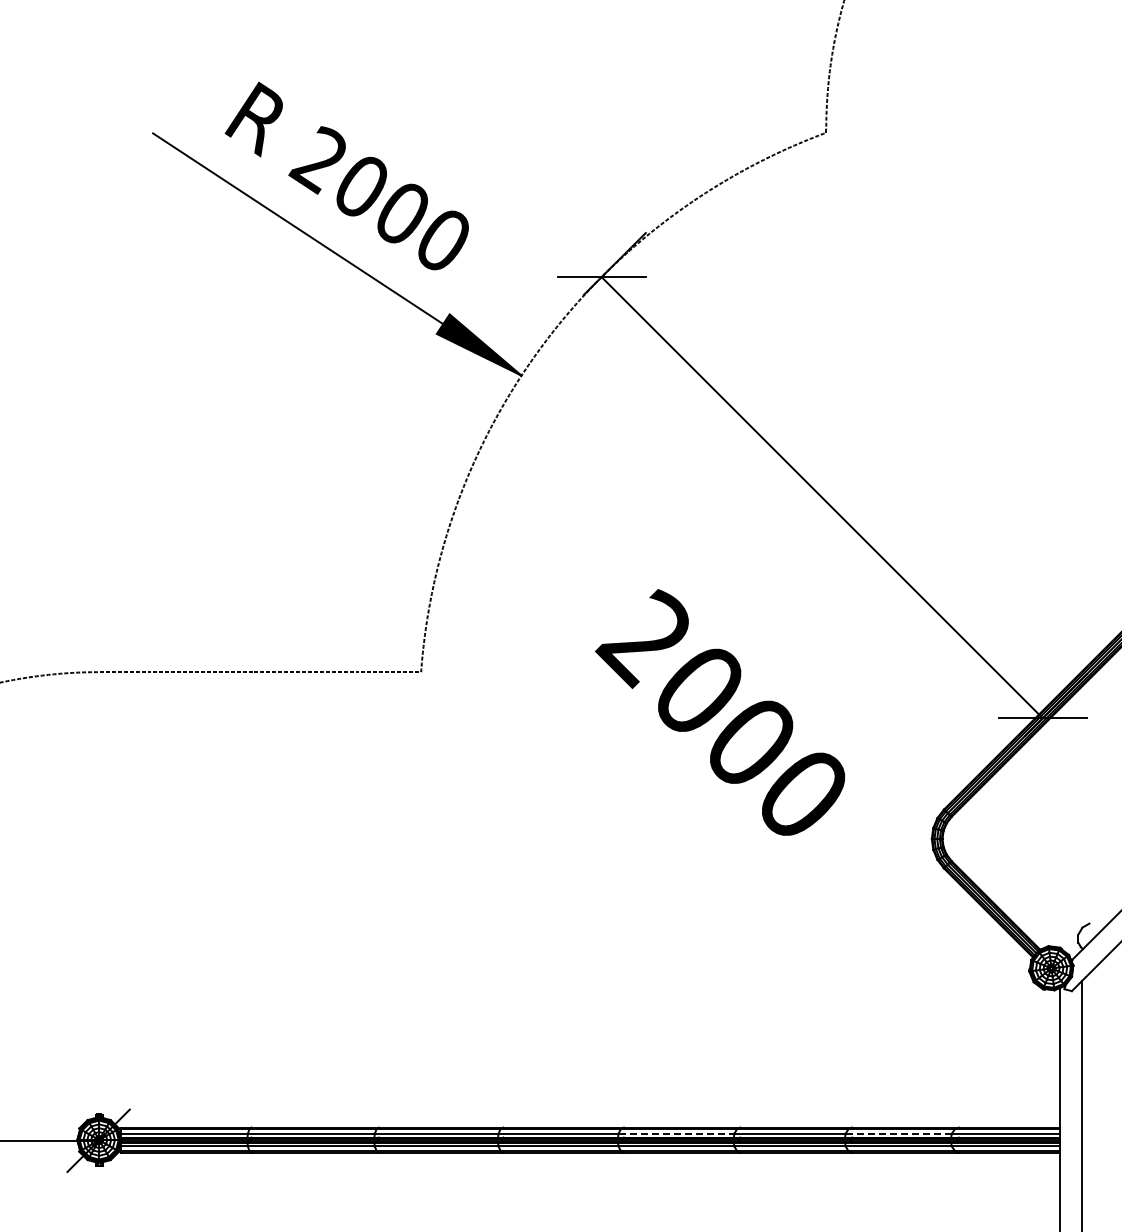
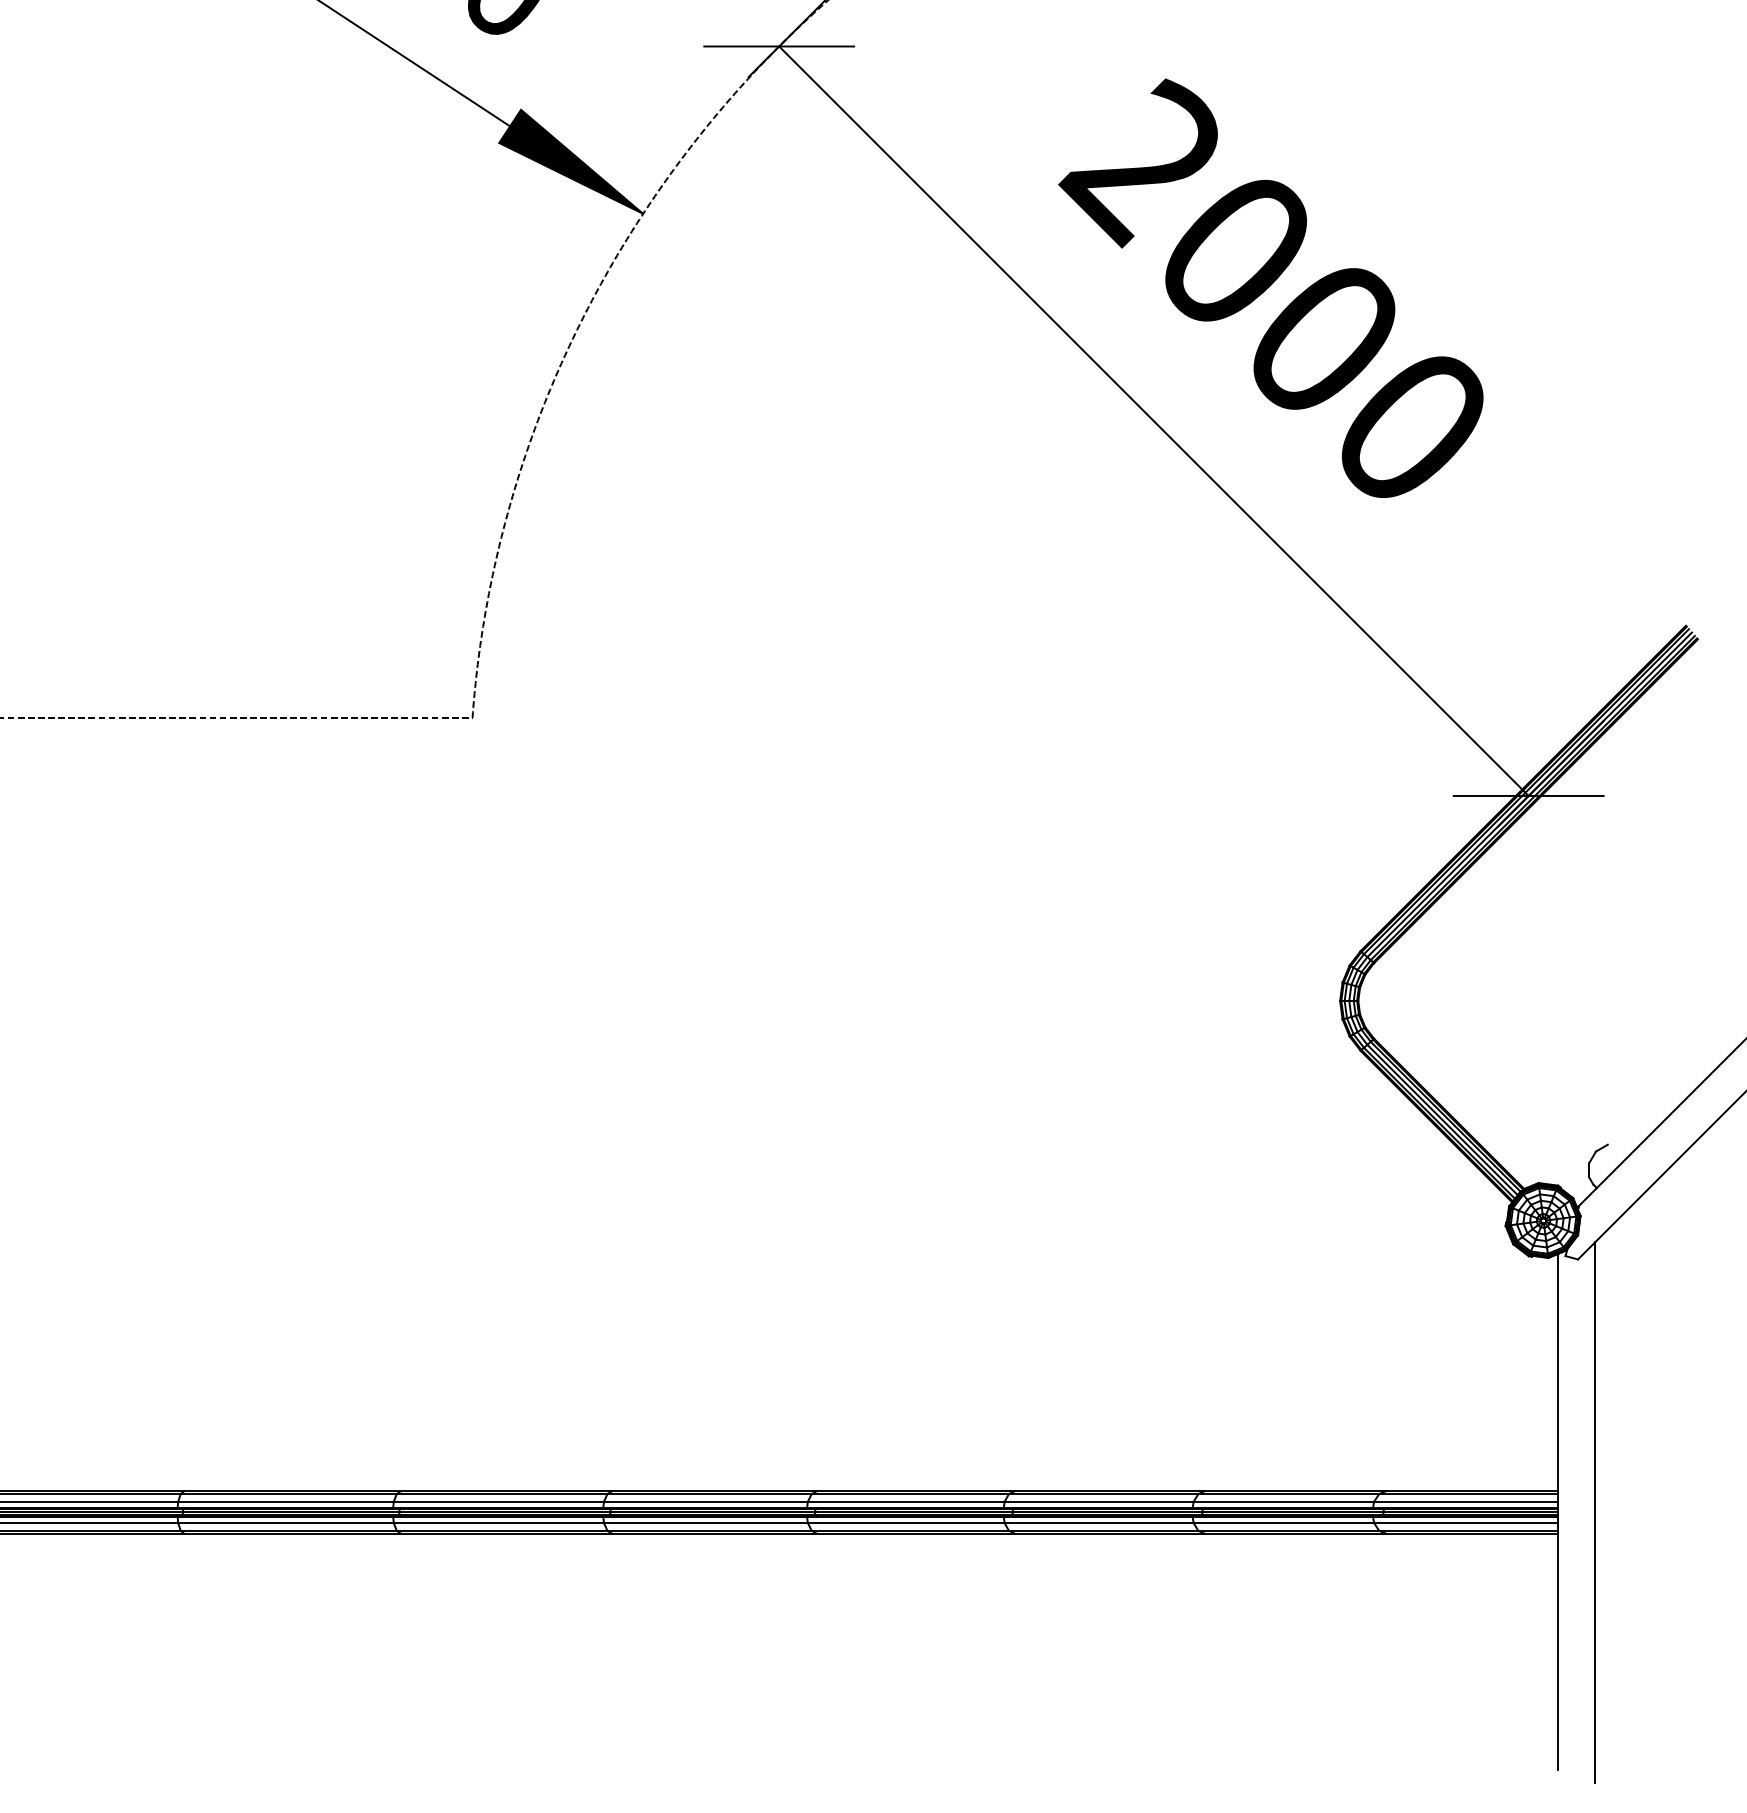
text: (720, 712) -> (1271, 288), moved
line: (676, 1133) -> (906, 1501), dashed -> solid
line: (899, 1133) -> (1285, 1501), dashed -> solid

